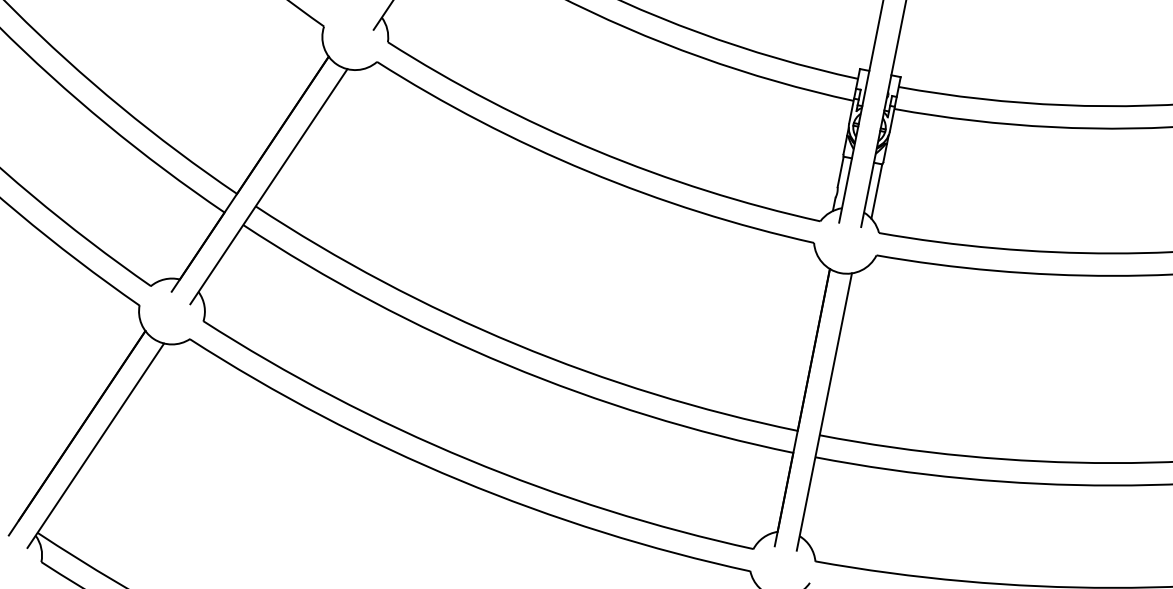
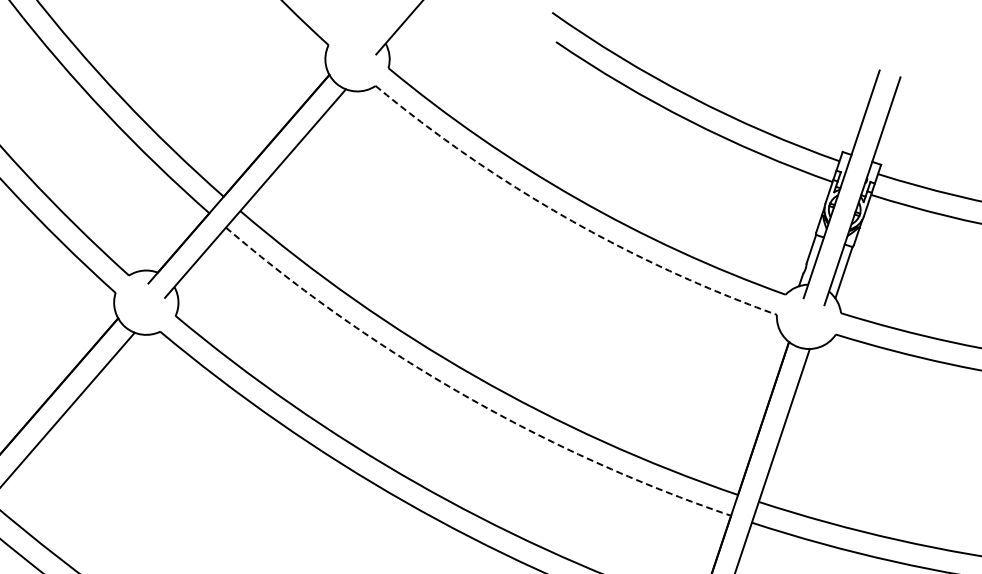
arc: (587, 171) -> (566, 217), solid -> dashed
arc: (507, 365) -> (464, 396), solid -> dashed

